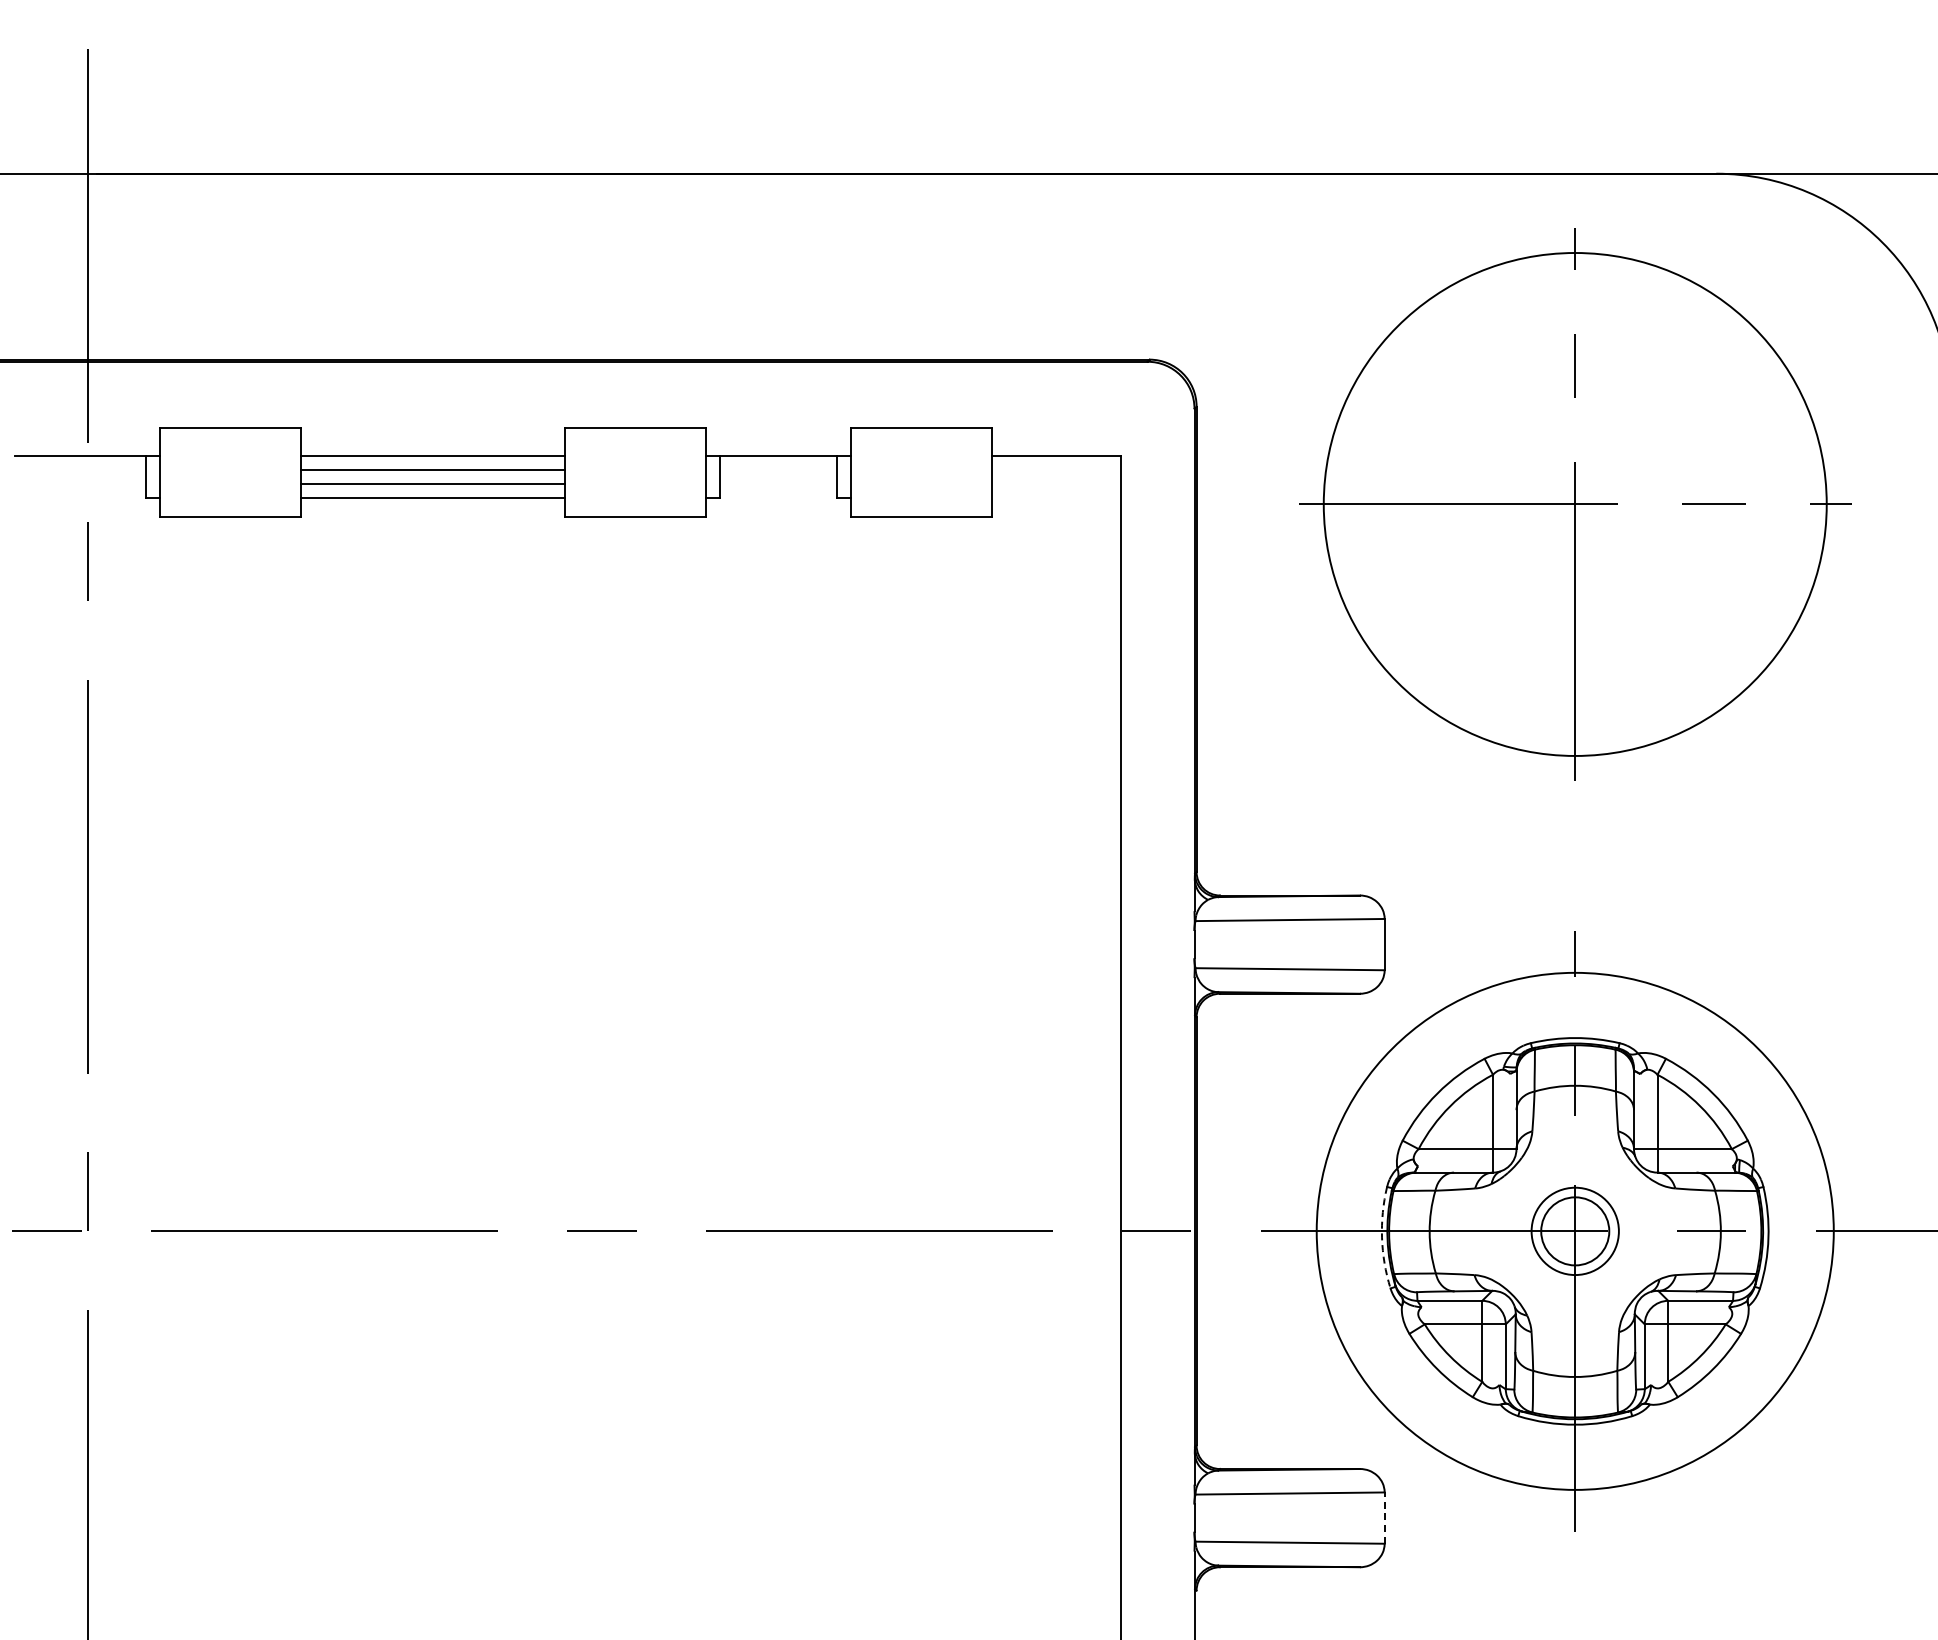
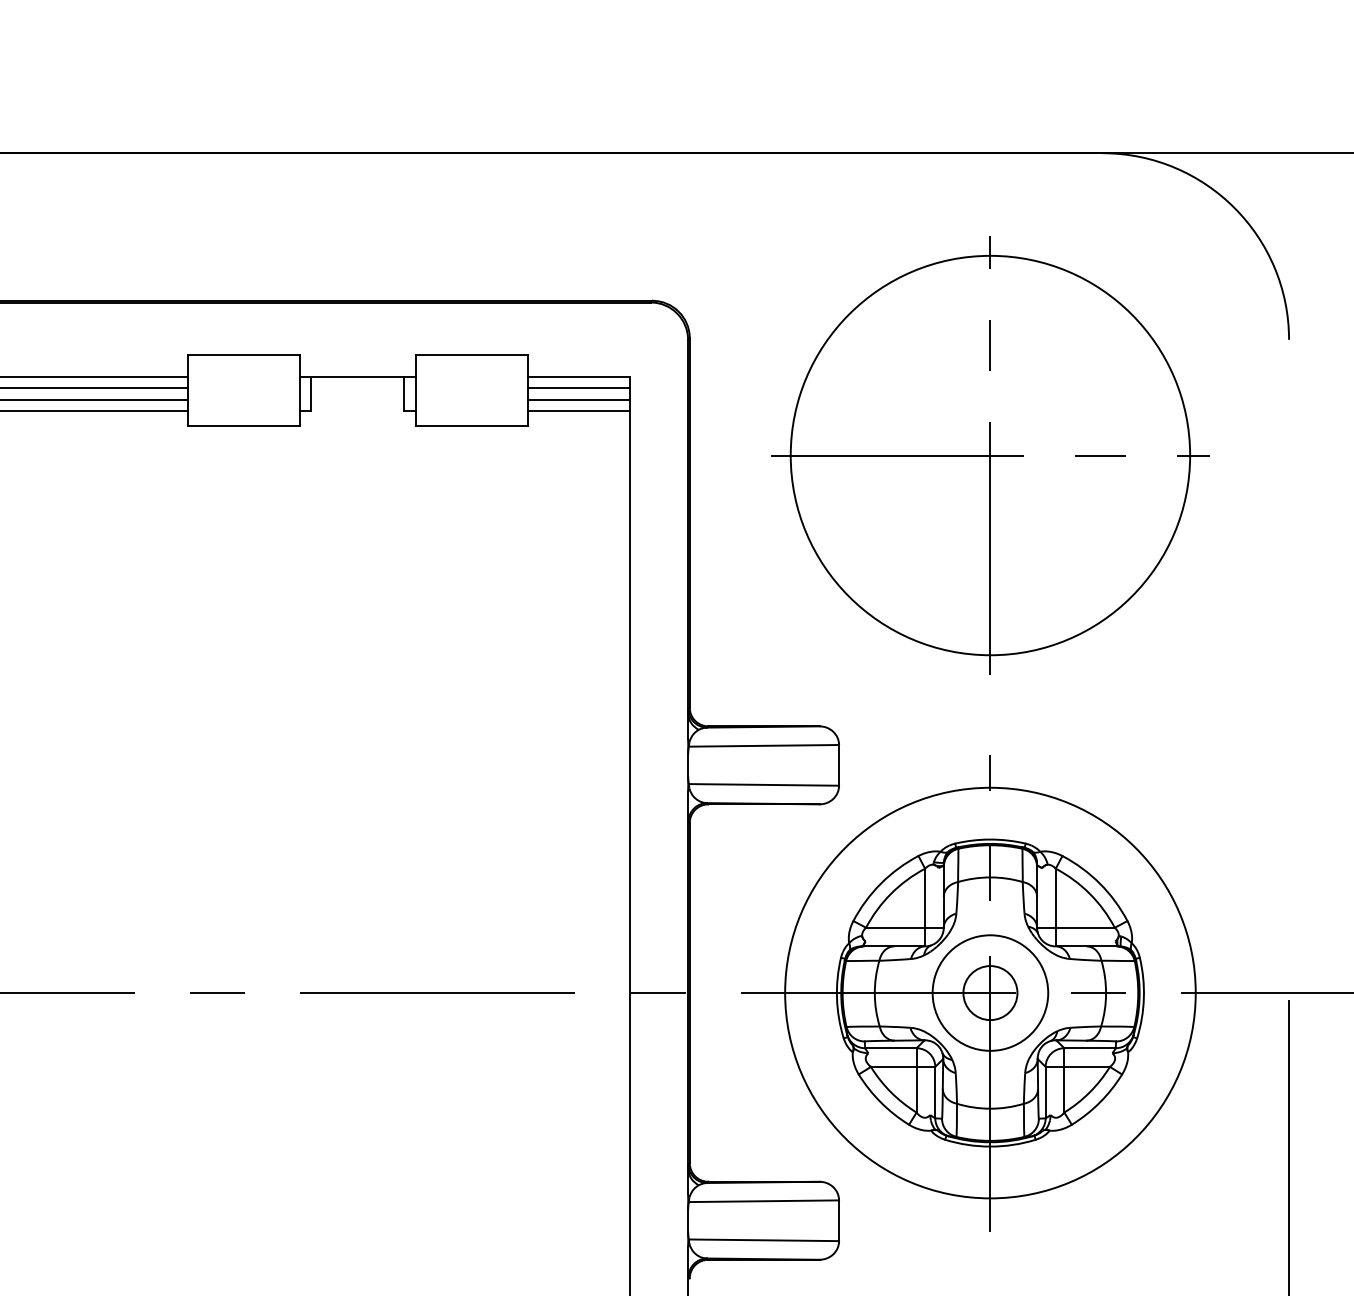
line: (1056, 469) -> (578, 388), added
line: (1056, 484) -> (578, 399), added
line: (1056, 498) -> (578, 411), added
part: (1575, 504) -> (990, 455), moved
circle: (1575, 1231) -> (990, 993), size x1.67
arc: (1382, 1237) -> (837, 997), dashed -> solid
line: (1384, 1518) -> (838, 1221), dashed -> solid

